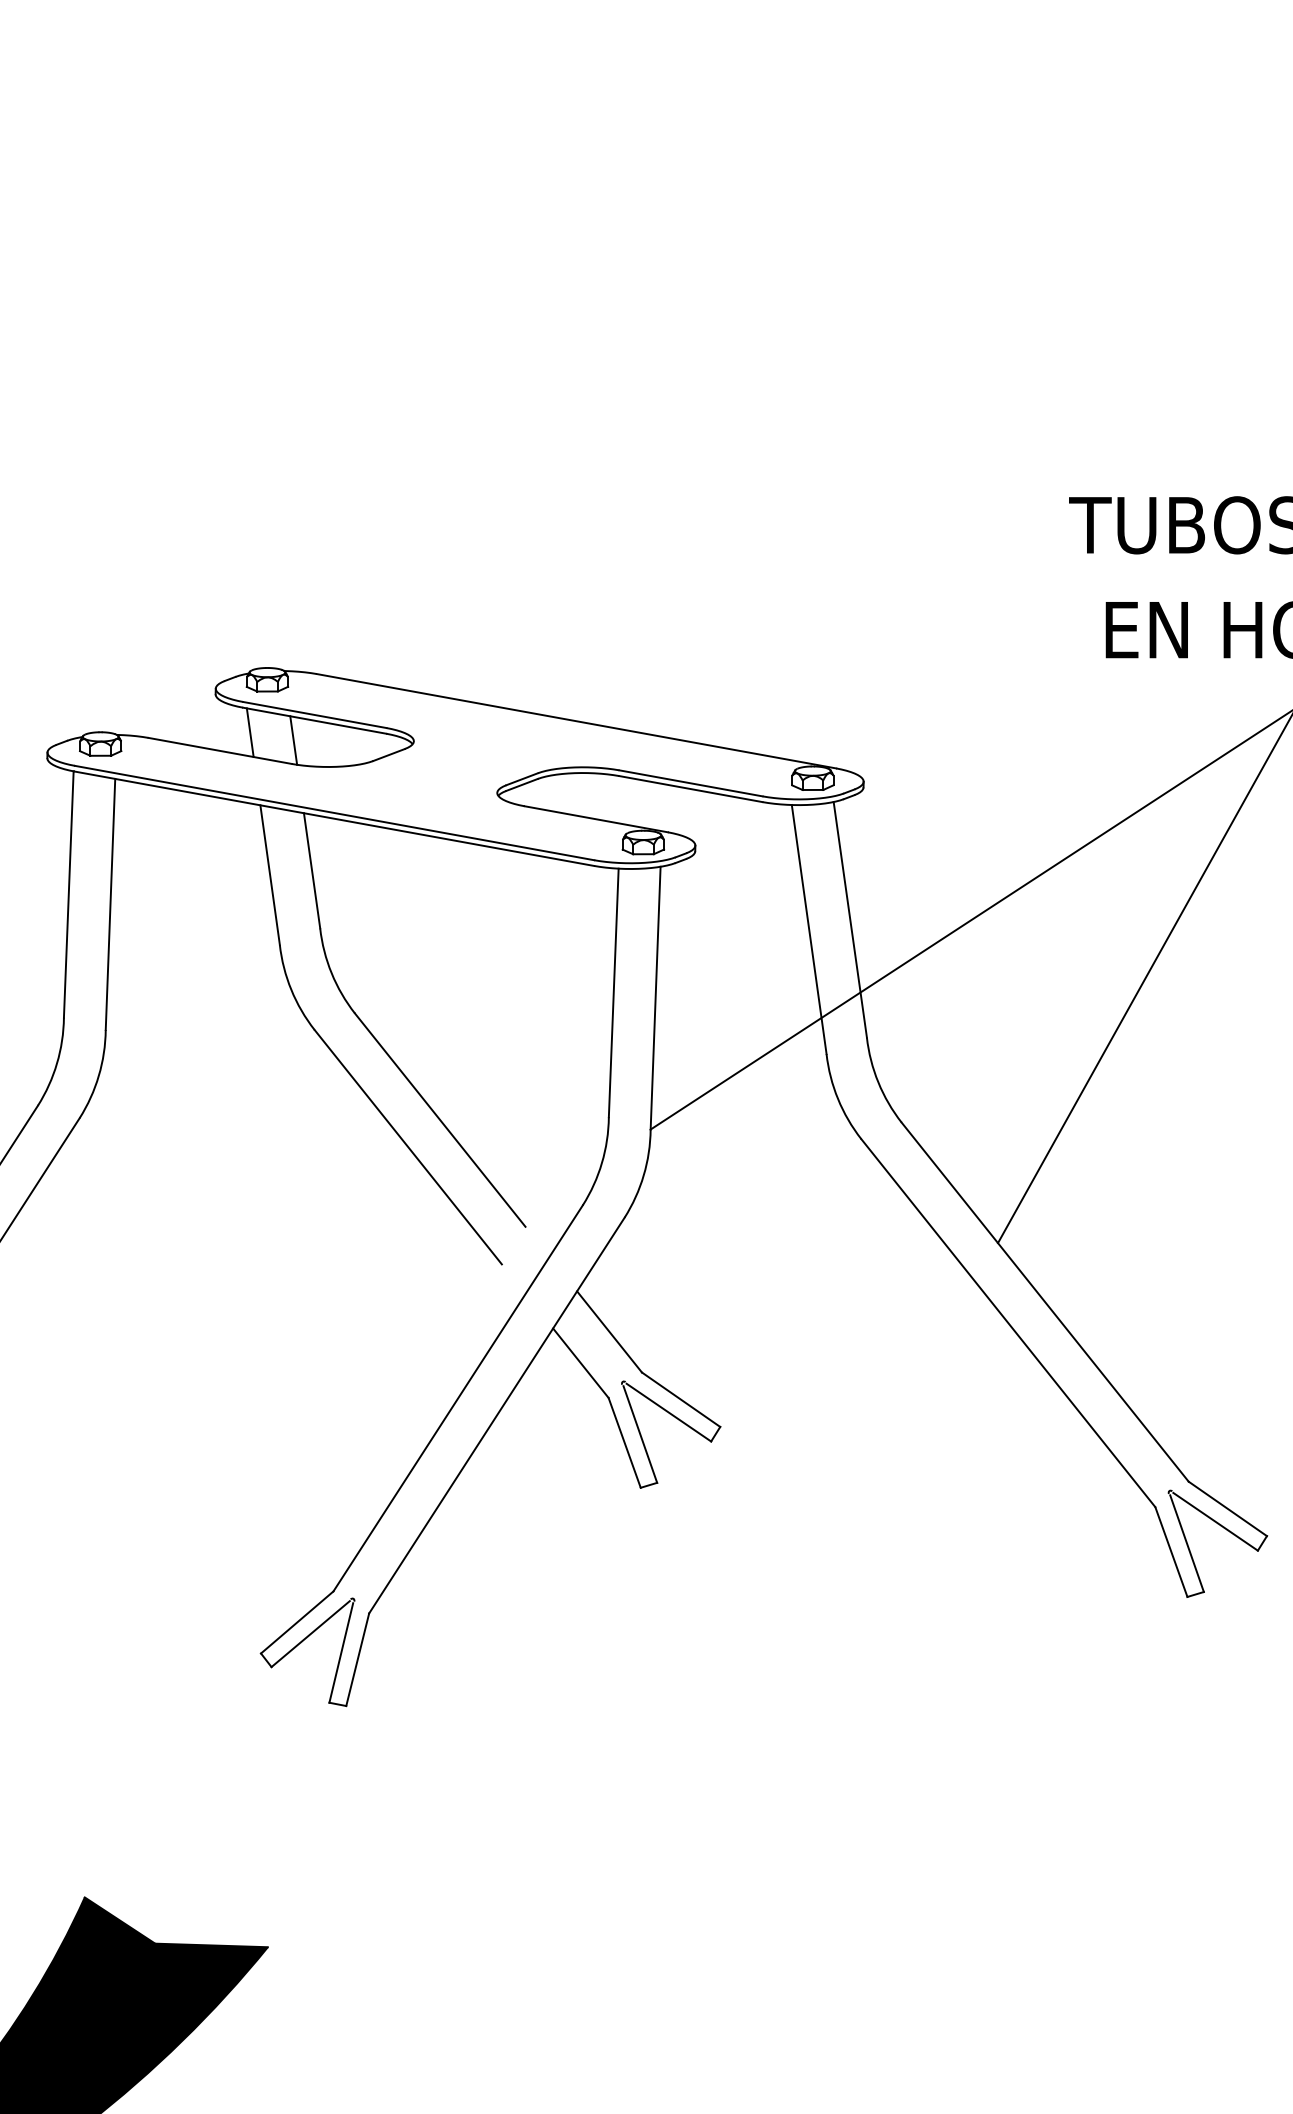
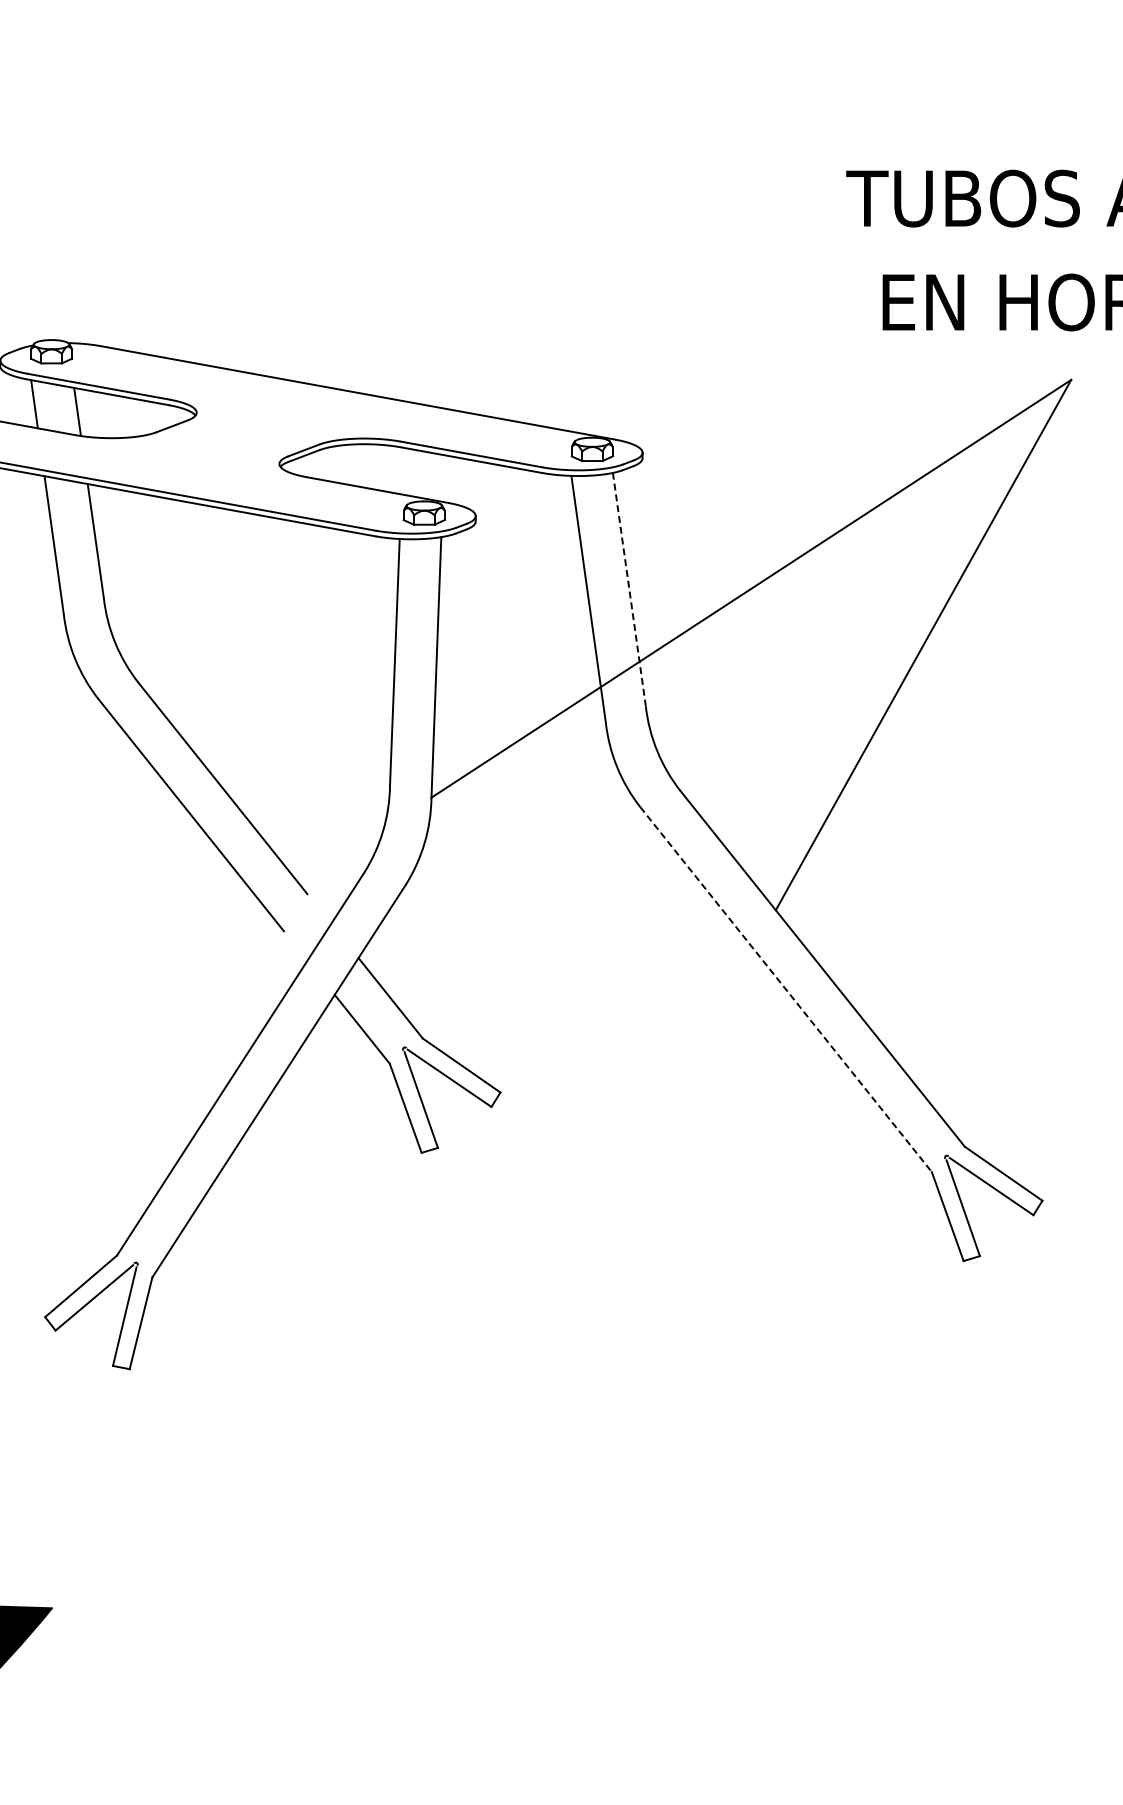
line: (850, 919) -> (629, 589), solid -> dashed
line: (1008, 1323) -> (786, 989), solid -> dashed

